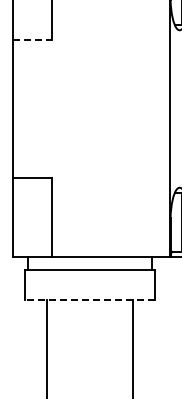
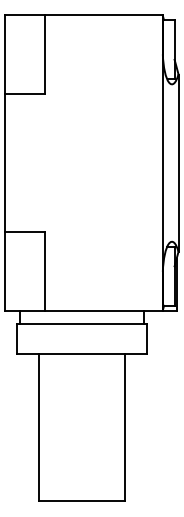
line: (33, 40) -> (25, 94), dashed -> solid
line: (90, 299) -> (82, 353), dashed -> solid

